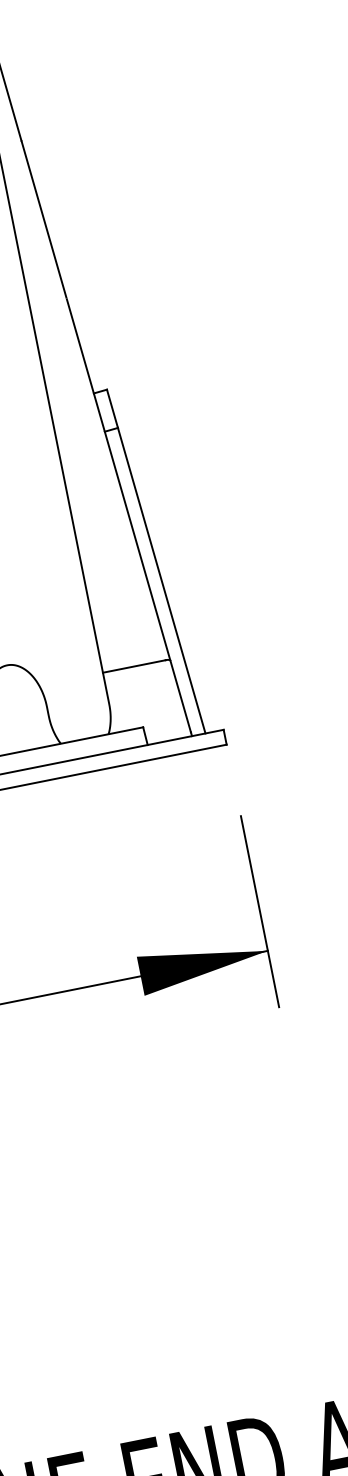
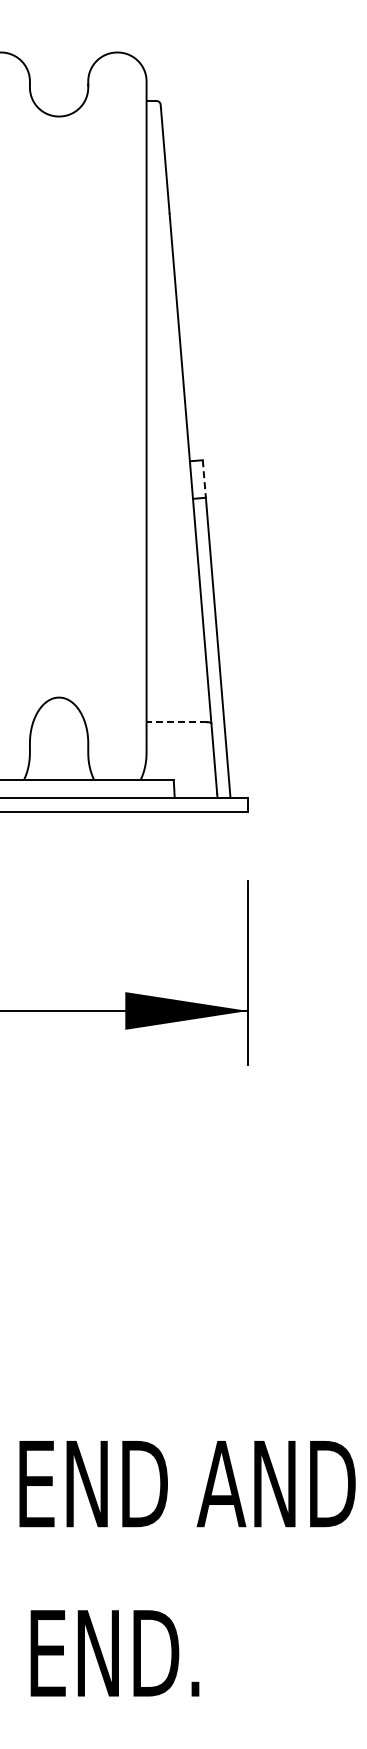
line: (112, 409) -> (204, 479), solid -> dashed
line: (134, 666) -> (176, 722), solid -> dashed

